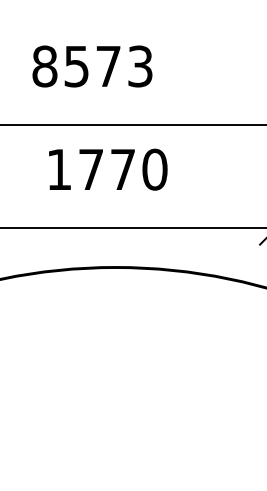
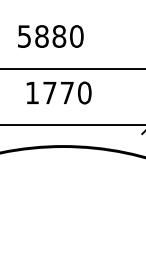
text: (92, 66) -> (50, 36), 8573 -> 5880

